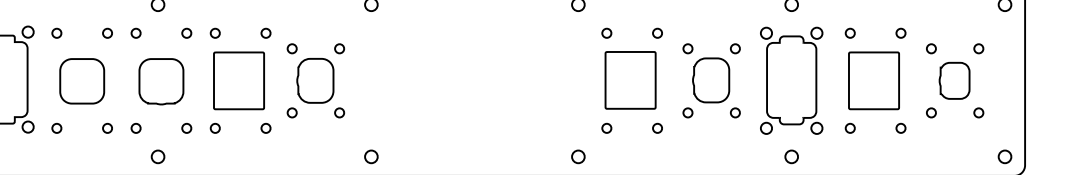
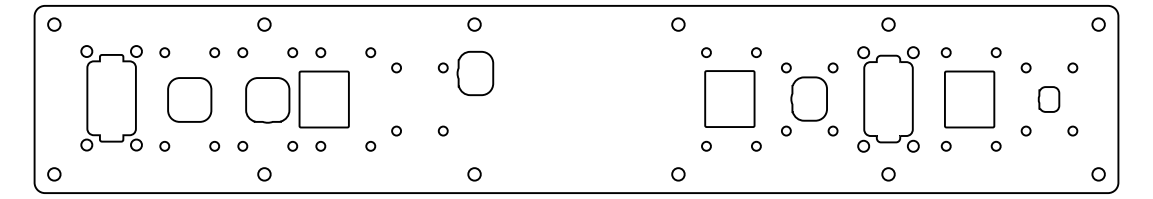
part: (238, 80) -> (323, 99), moved
part: (315, 80) -> (475, 73), moved
part: (954, 80) -> (1048, 99), size x0.7

